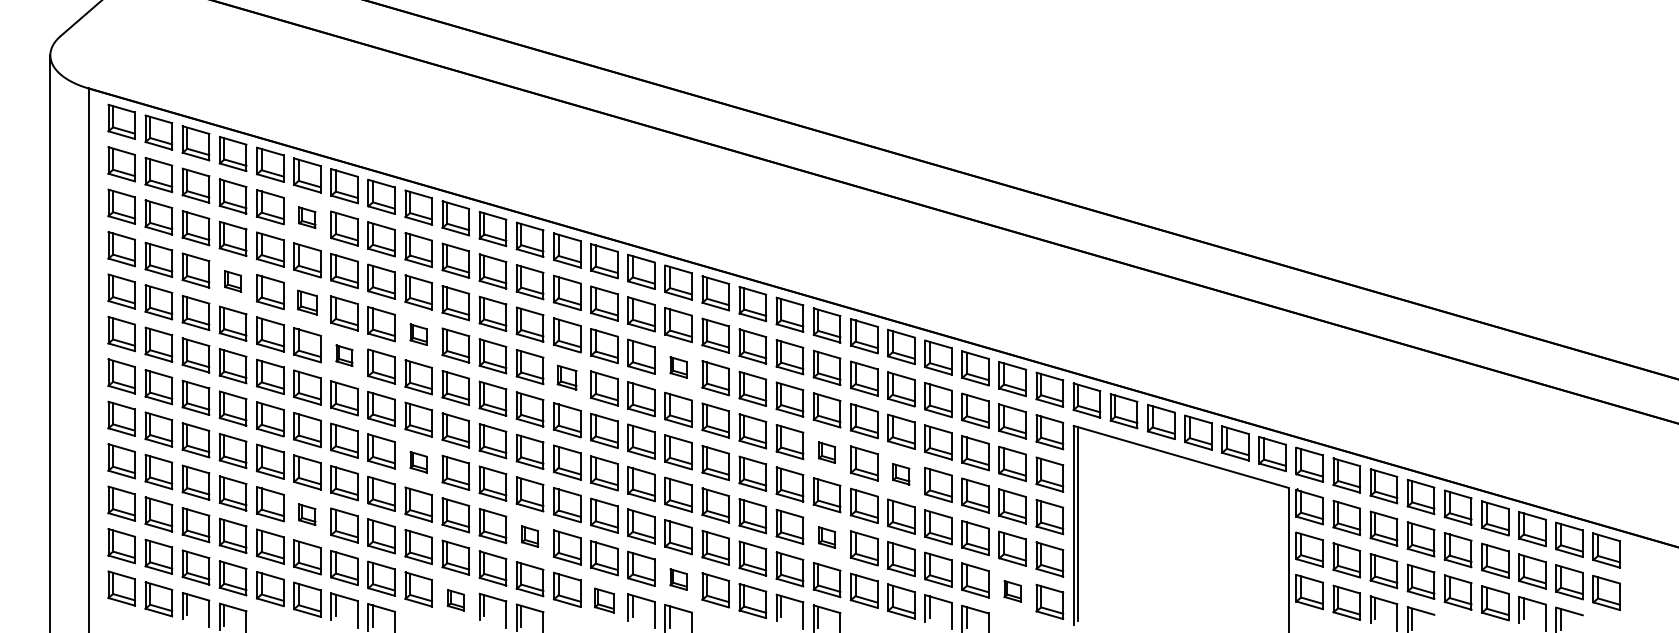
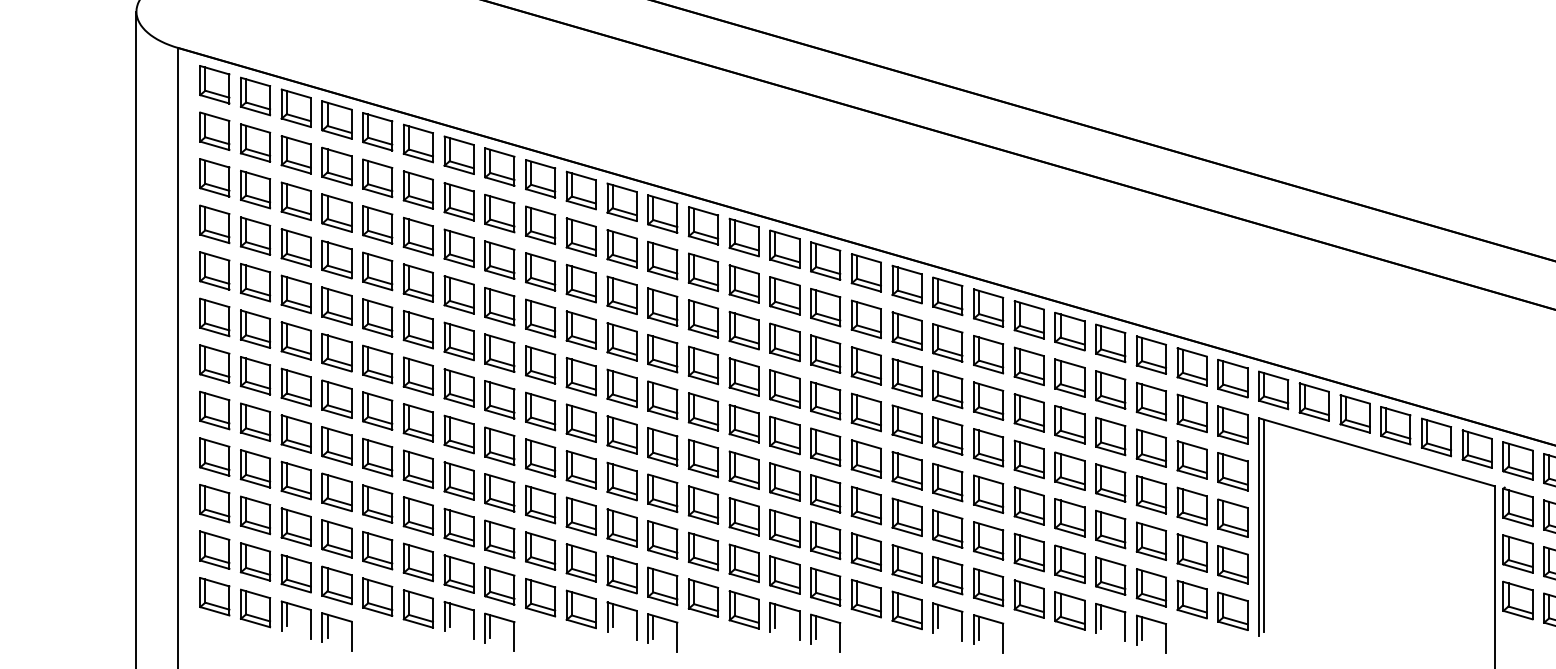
part: (307, 217) -> (418, 189), size x1.67
part: (232, 281) -> (336, 259), size x1.67
part: (307, 302) -> (418, 282), size x1.43
part: (418, 334) -> (540, 317), size x1.67
part: (344, 355) -> (459, 341), size x1.67
part: (678, 367) -> (825, 354), size x1.67
part: (566, 377) -> (702, 365), size x1.43
part: (826, 452) -> (987, 447), size x1.67
part: (418, 462) -> (540, 458), size x1.67
part: (901, 474) -> (1070, 471), size x1.67
part: (307, 514) -> (418, 515), size x1.67
part: (529, 536) -> (662, 539), size x1.67
part: (826, 537) -> (987, 540), size x1.67
part: (678, 579) -> (825, 586), size x1.67
part: (1012, 591) -> (1191, 599), size x1.67
part: (455, 600) -> (580, 609), size x1.67
part: (604, 600) -> (744, 609), size x1.43

